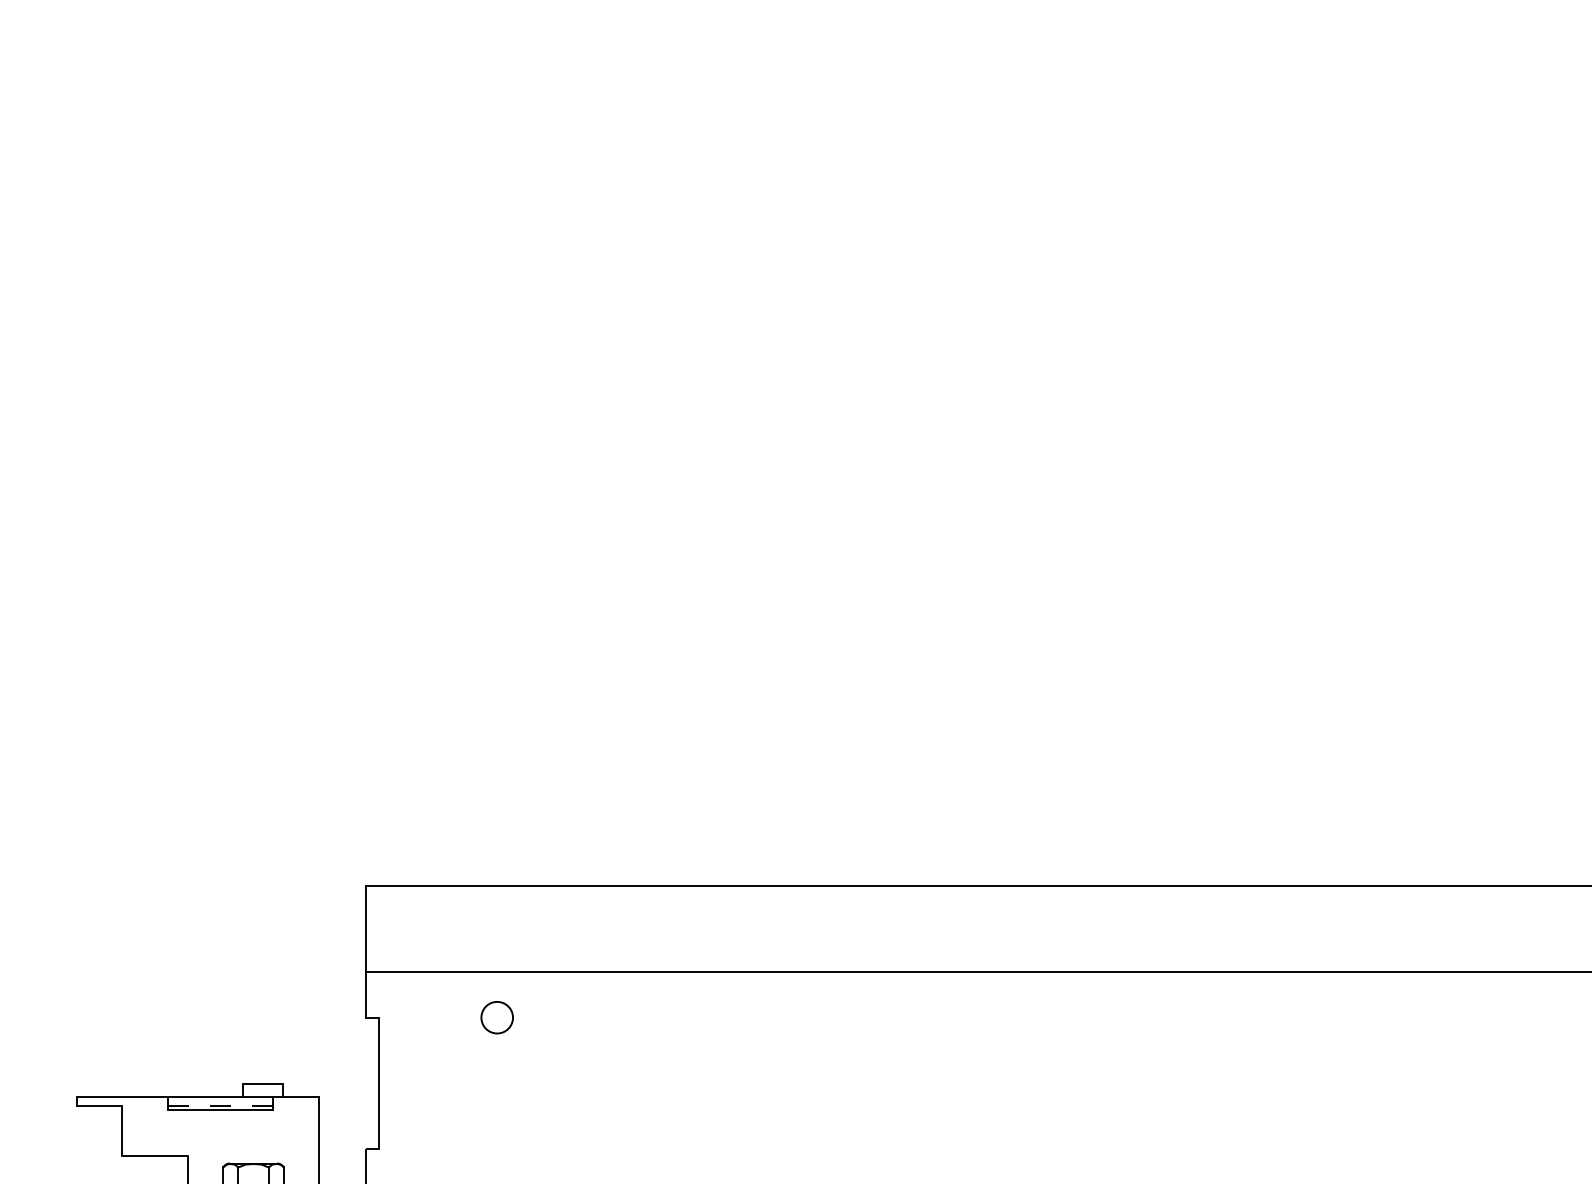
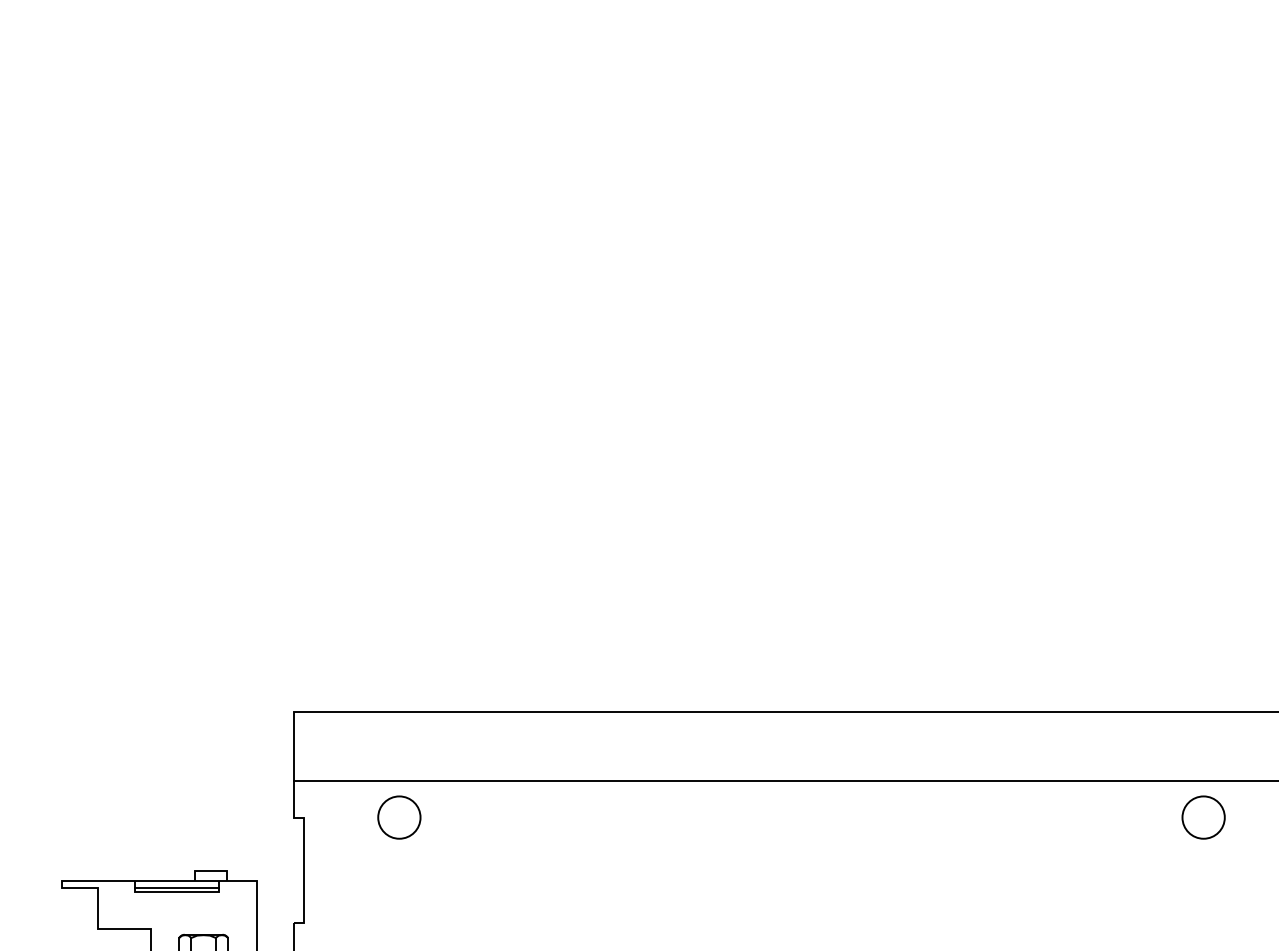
circle: (496, 1017) -> (398, 817), size x1.67
circle: (1497, 1017) -> (1203, 817), added
line: (220, 1105) -> (177, 888), dashed -> solid

